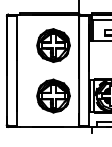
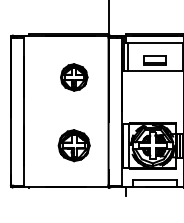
part: (53, 45) -> (74, 77), size x0.6
part: (53, 95) -> (74, 145), size x0.7

